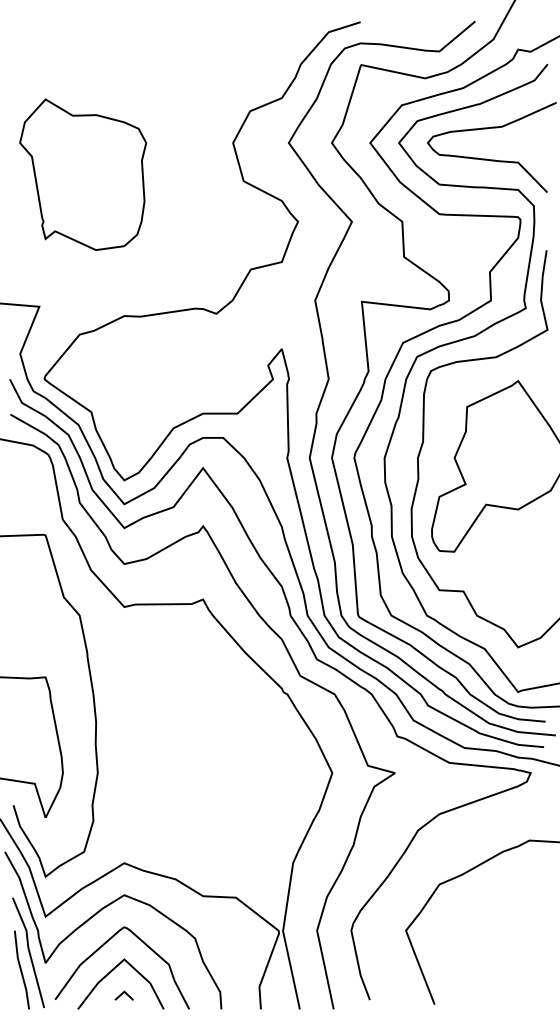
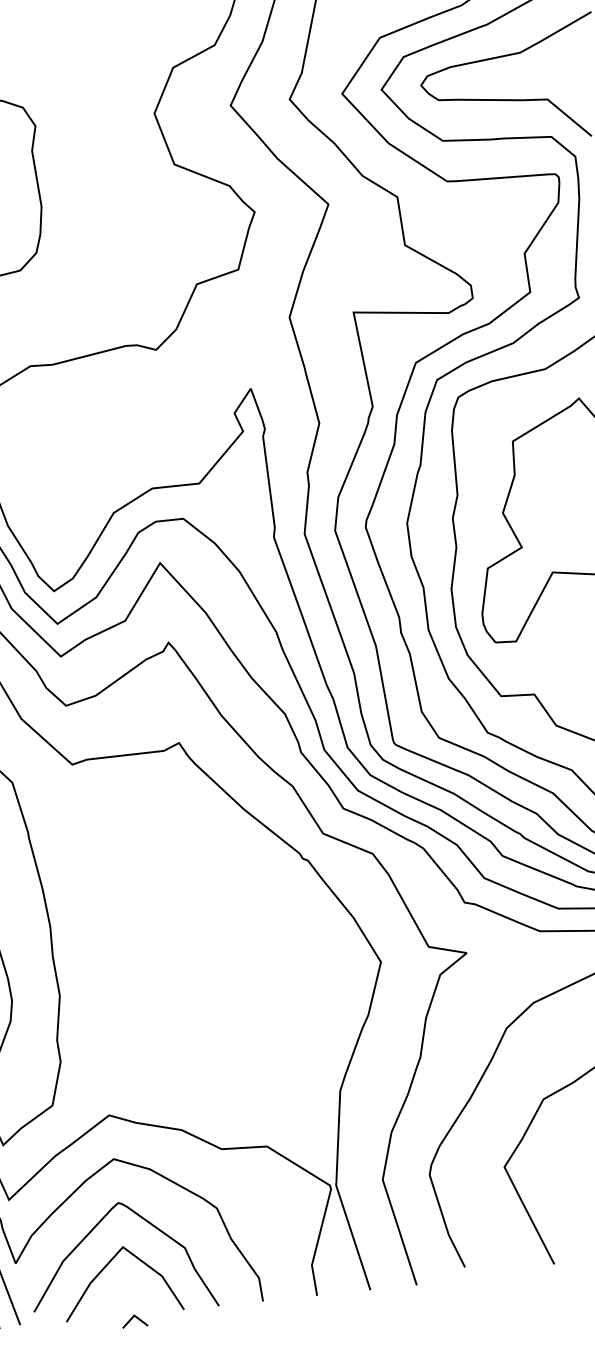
line: (122, 994) -> (132, 1319), moved

